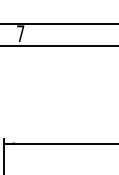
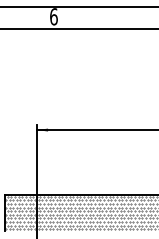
text: (20, 33) -> (53, 16), 7 -> 6

